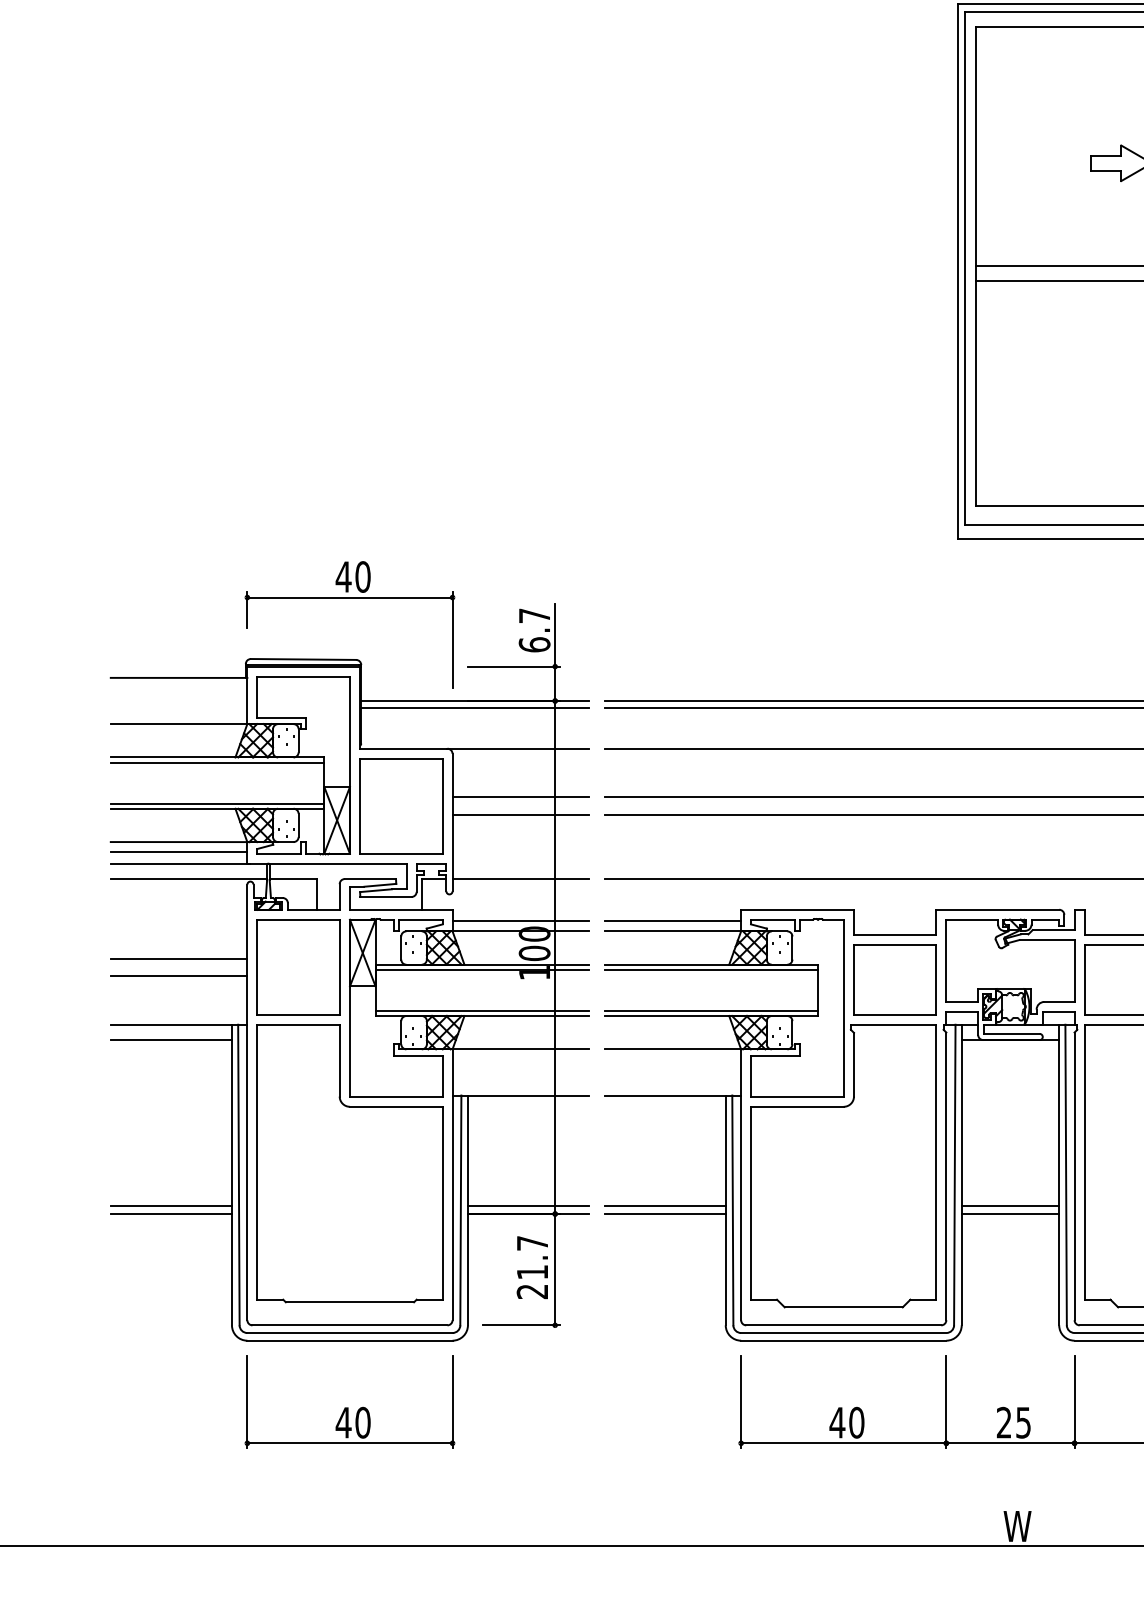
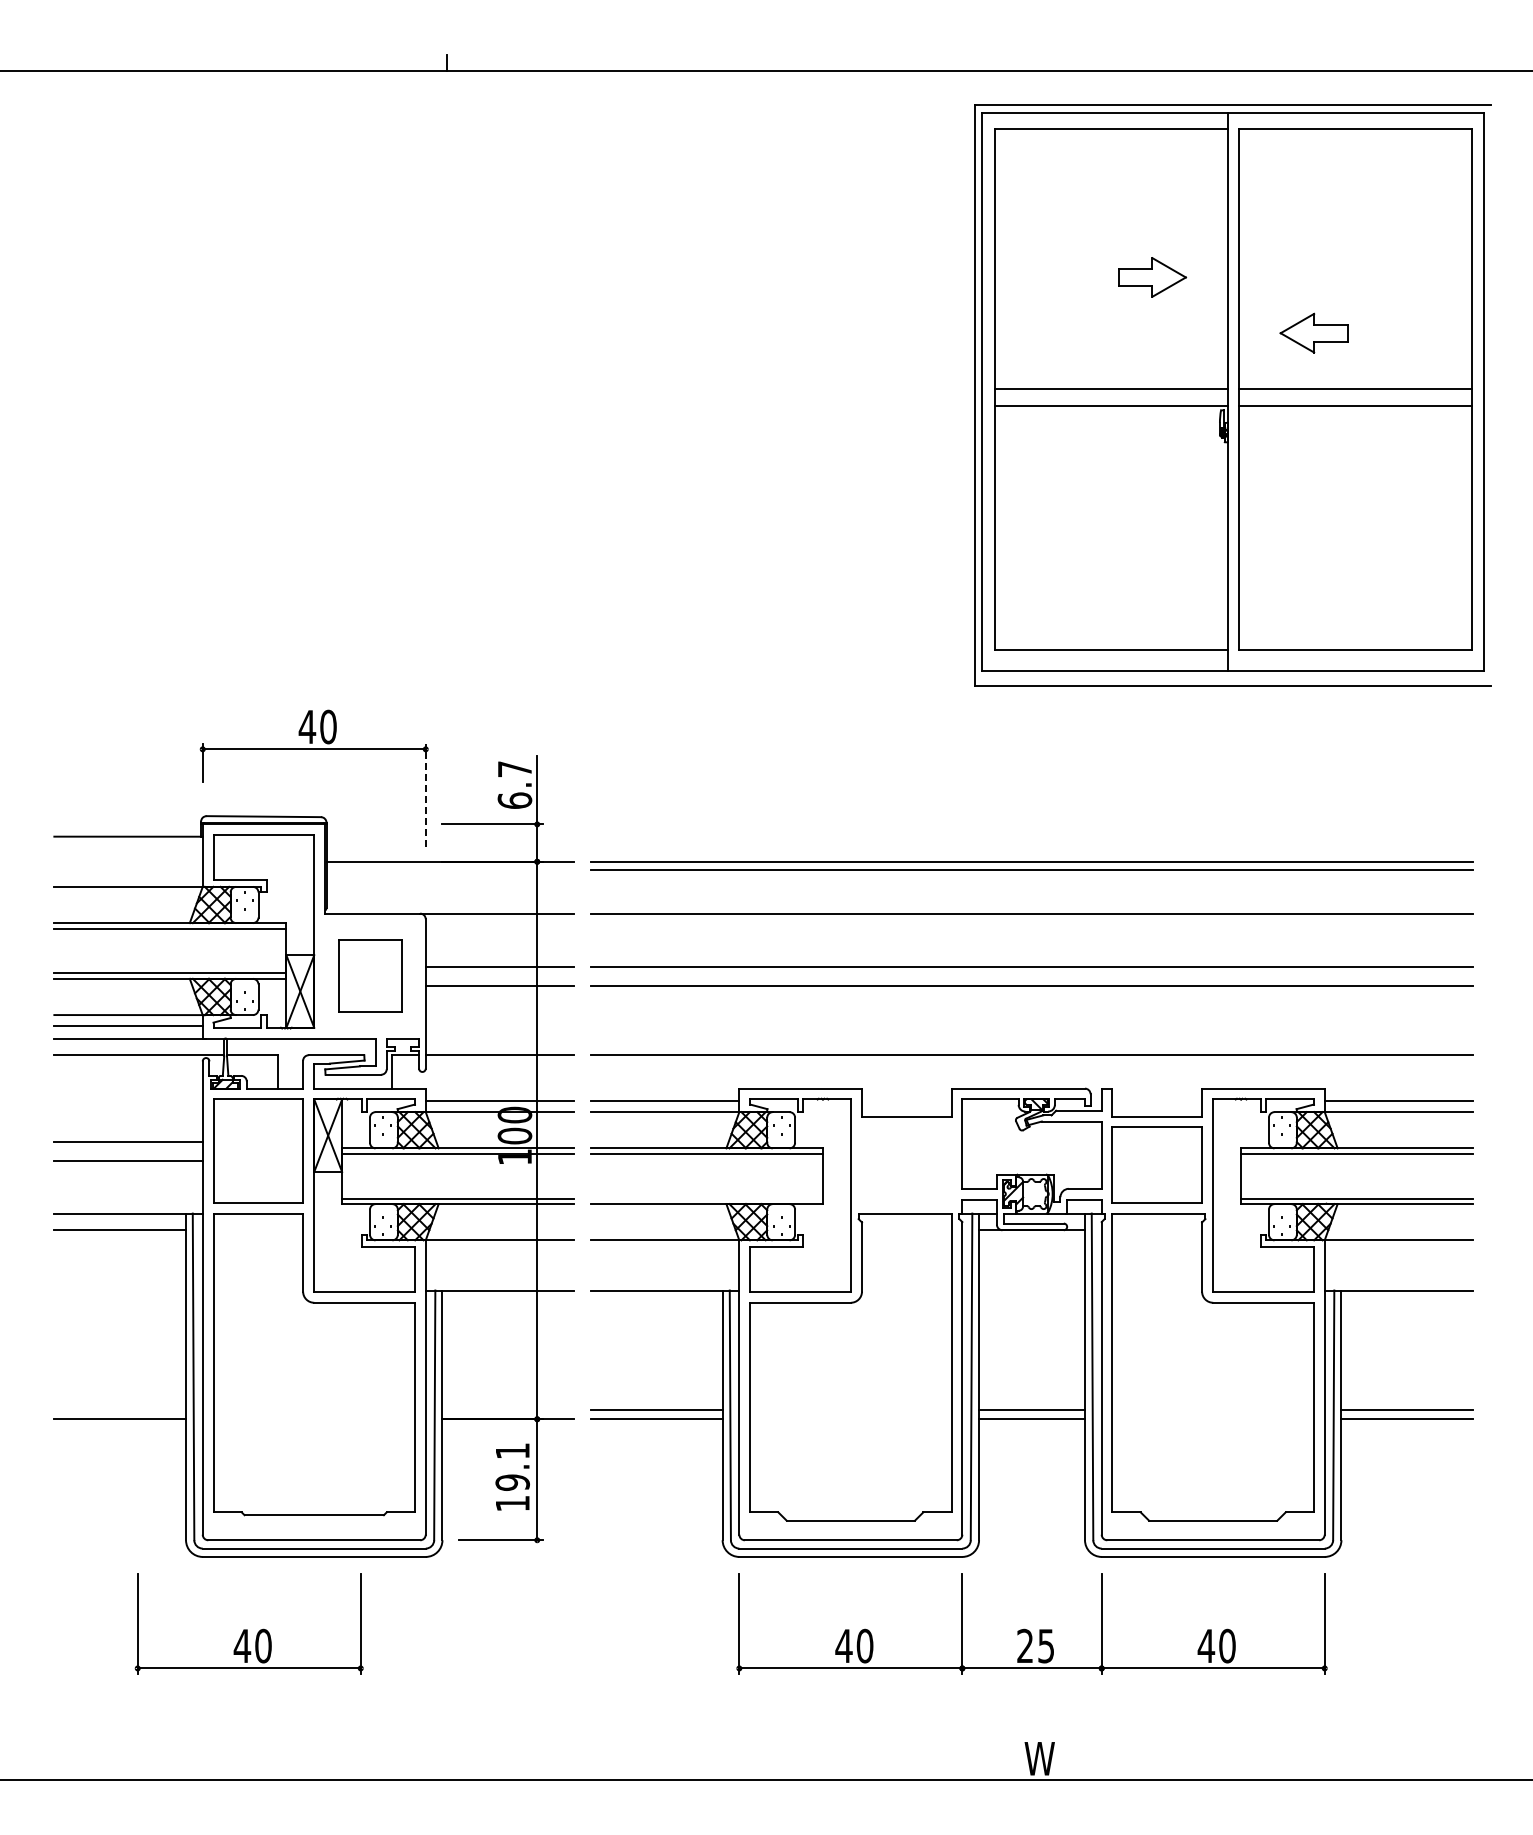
line: (452, 640) -> (425, 795), solid -> dashed
line: (475, 708) -> (450, 869), removed
part: (400, 805) -> (369, 975), size x0.7
part: (894, 979) -> (906, 1164), removed
line: (710, 1010) -> (706, 1198), removed
line: (171, 1205) -> (120, 1410), removed
line: (528, 1205) -> (508, 1410), removed
text: (532, 1267) -> (512, 1477), 21.7 -> 19.1
part: (348, 1407) -> (247, 1629), moved

